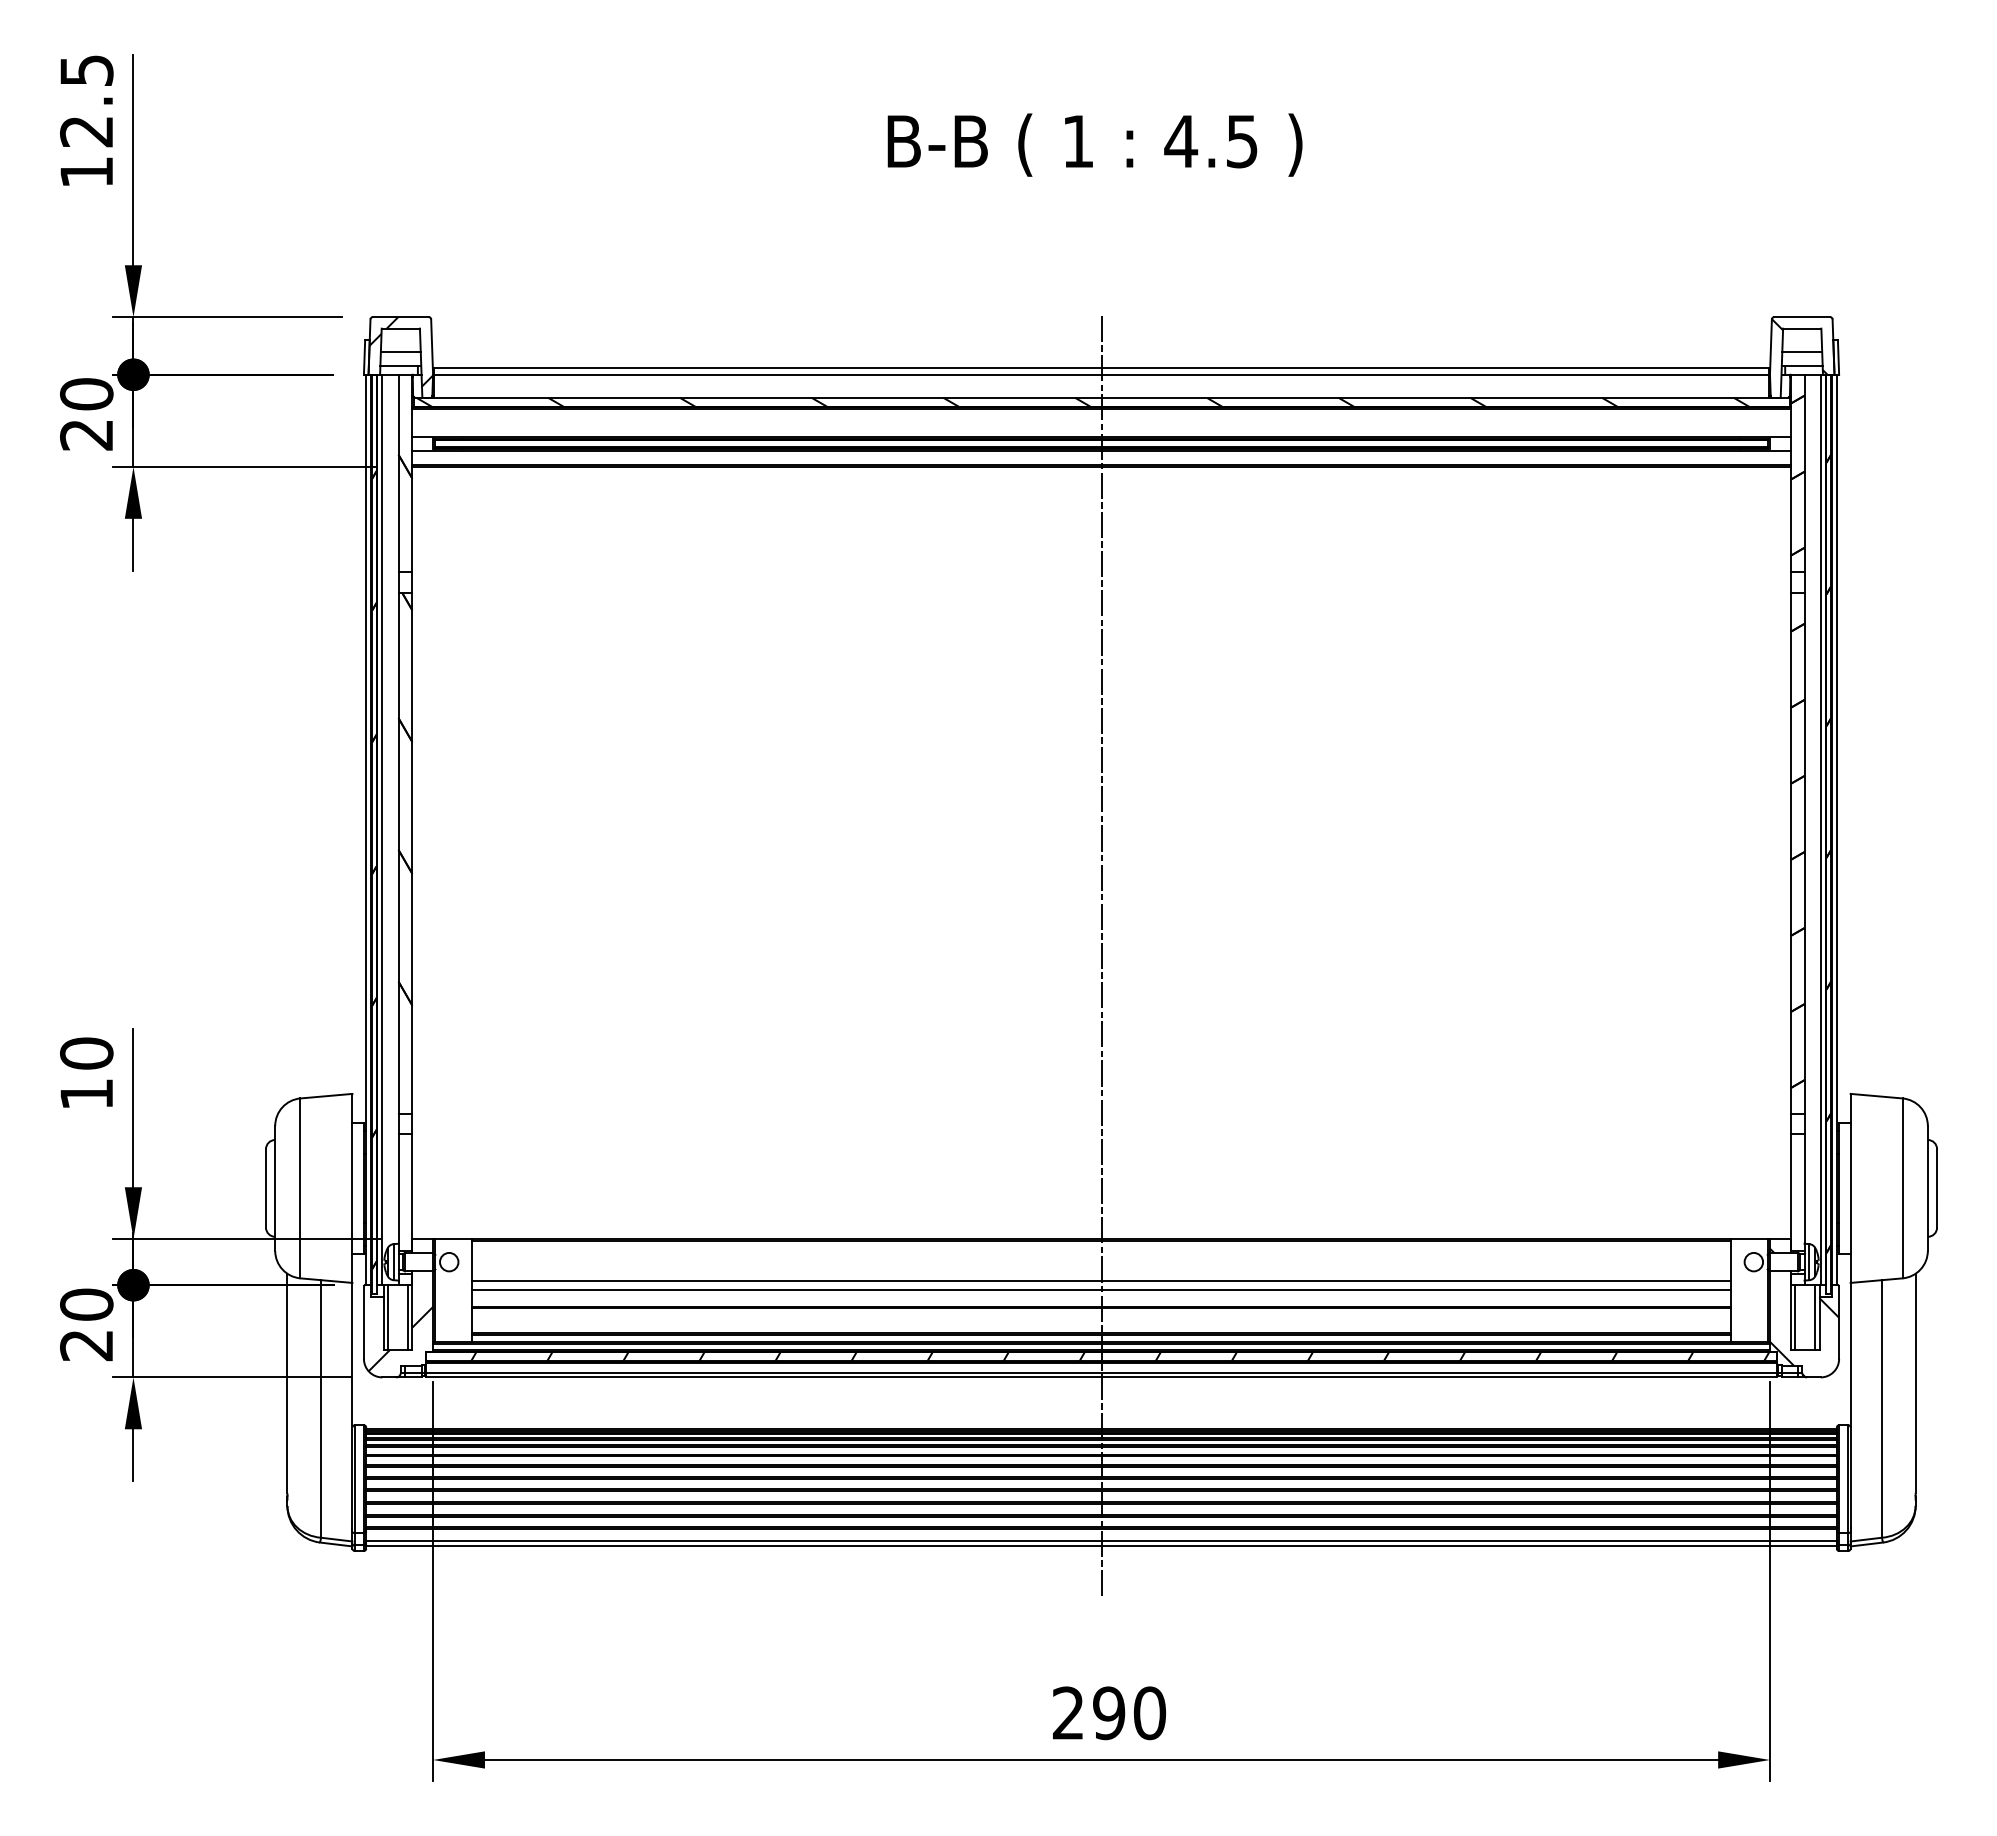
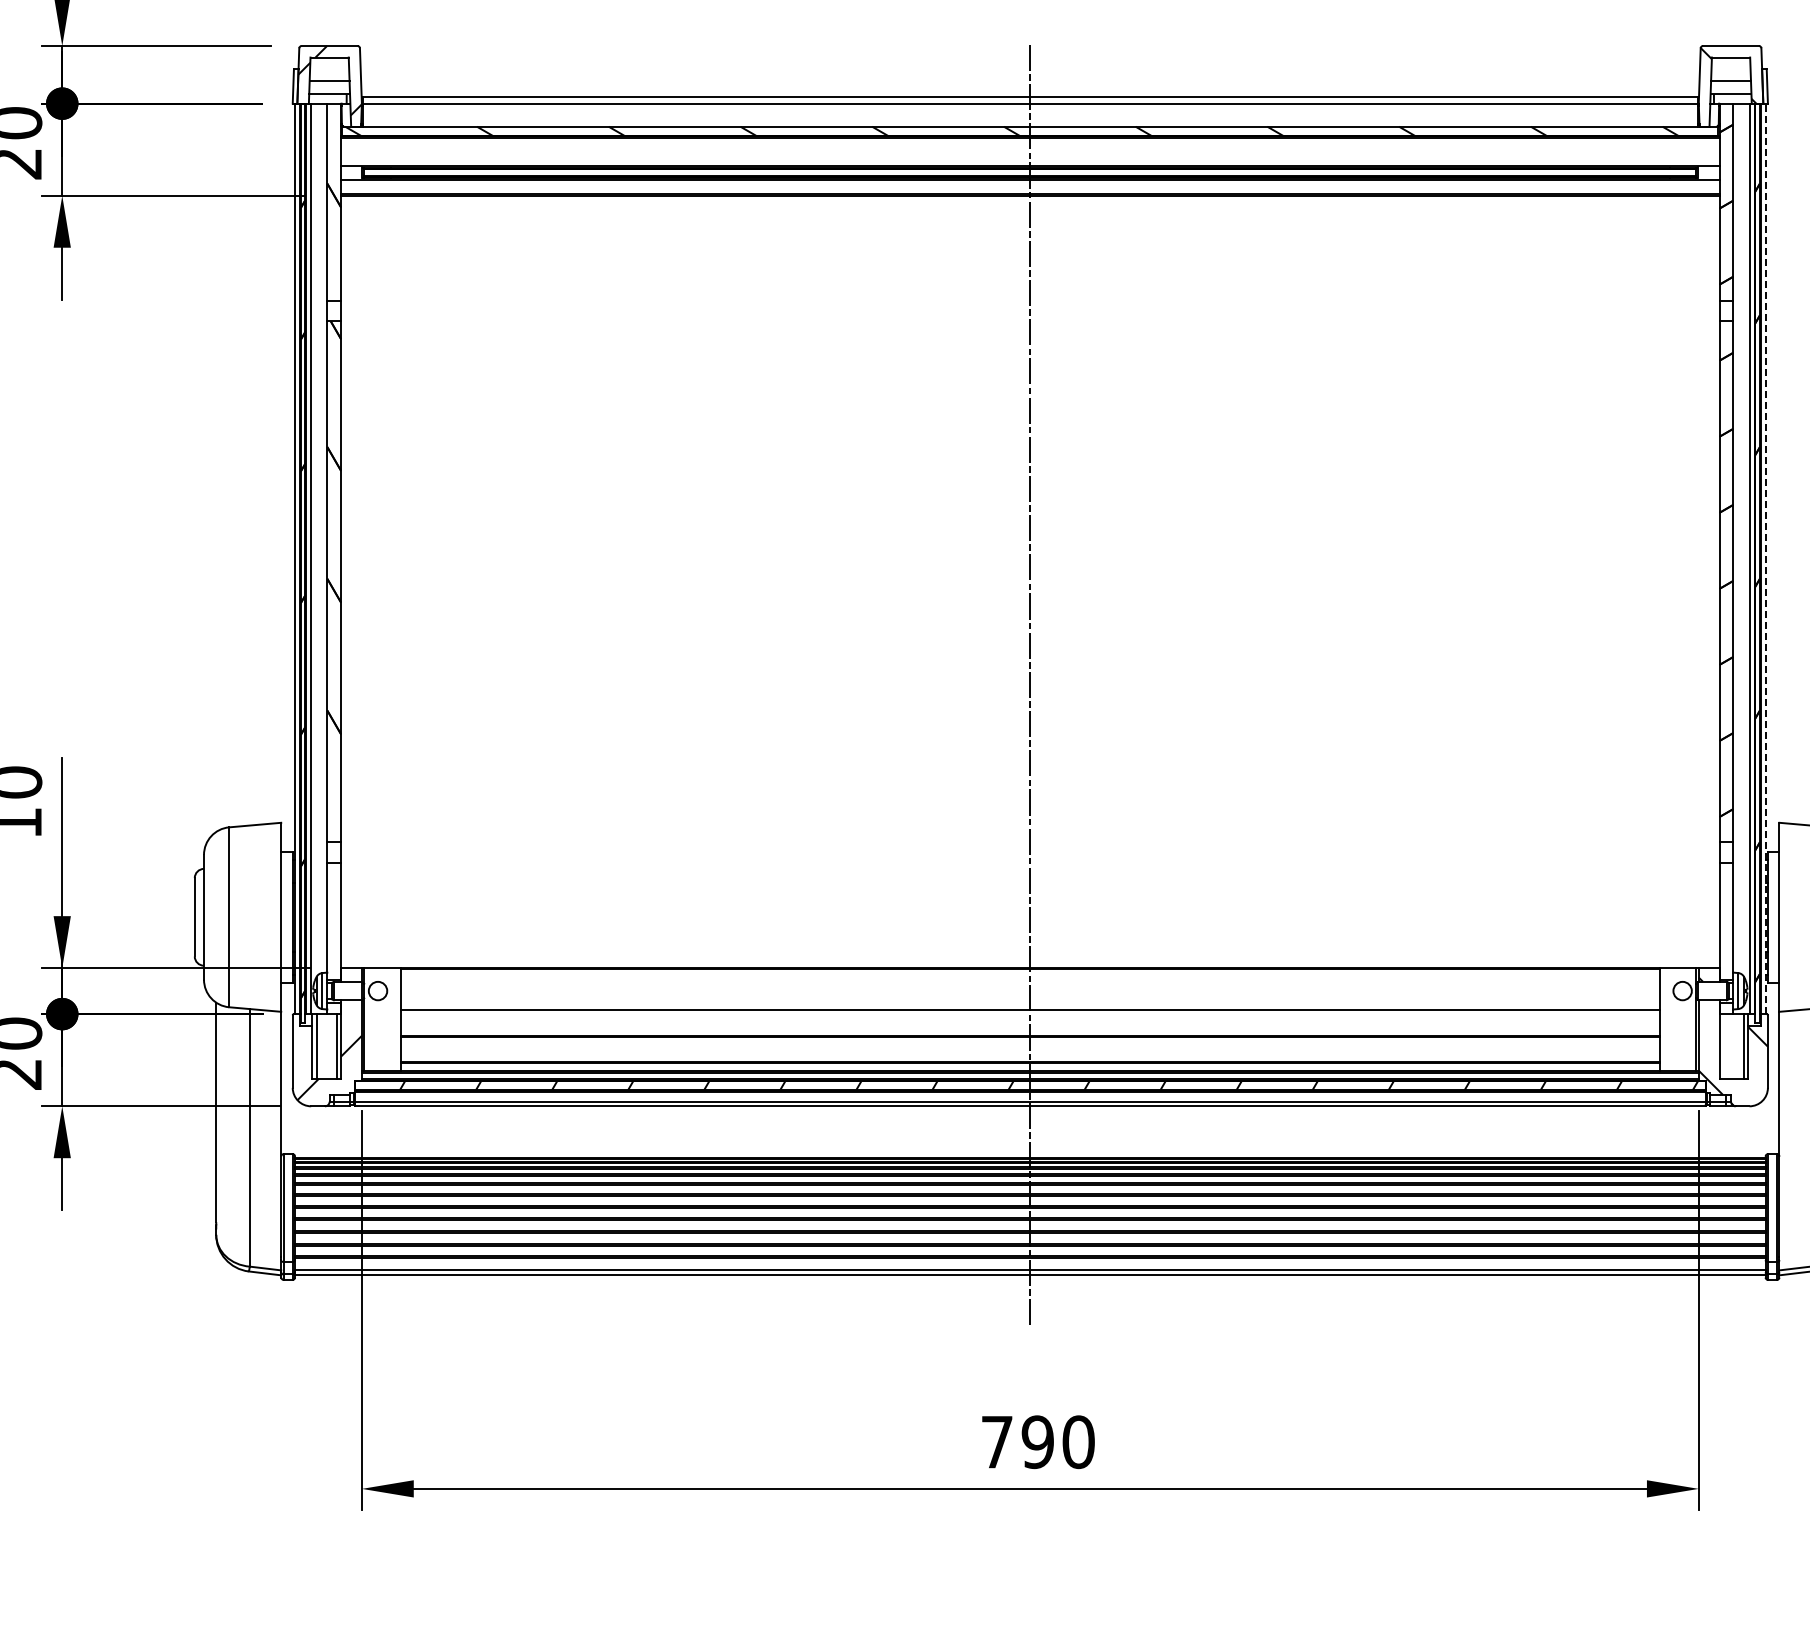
line: (1836, 829) -> (1765, 558), solid -> dashed
line: (1101, 1289) -> (1030, 1018), removed
line: (1795, 1317) -> (1724, 1046), removed
text: (1068, 1712) -> (997, 1441), 290 -> 790

